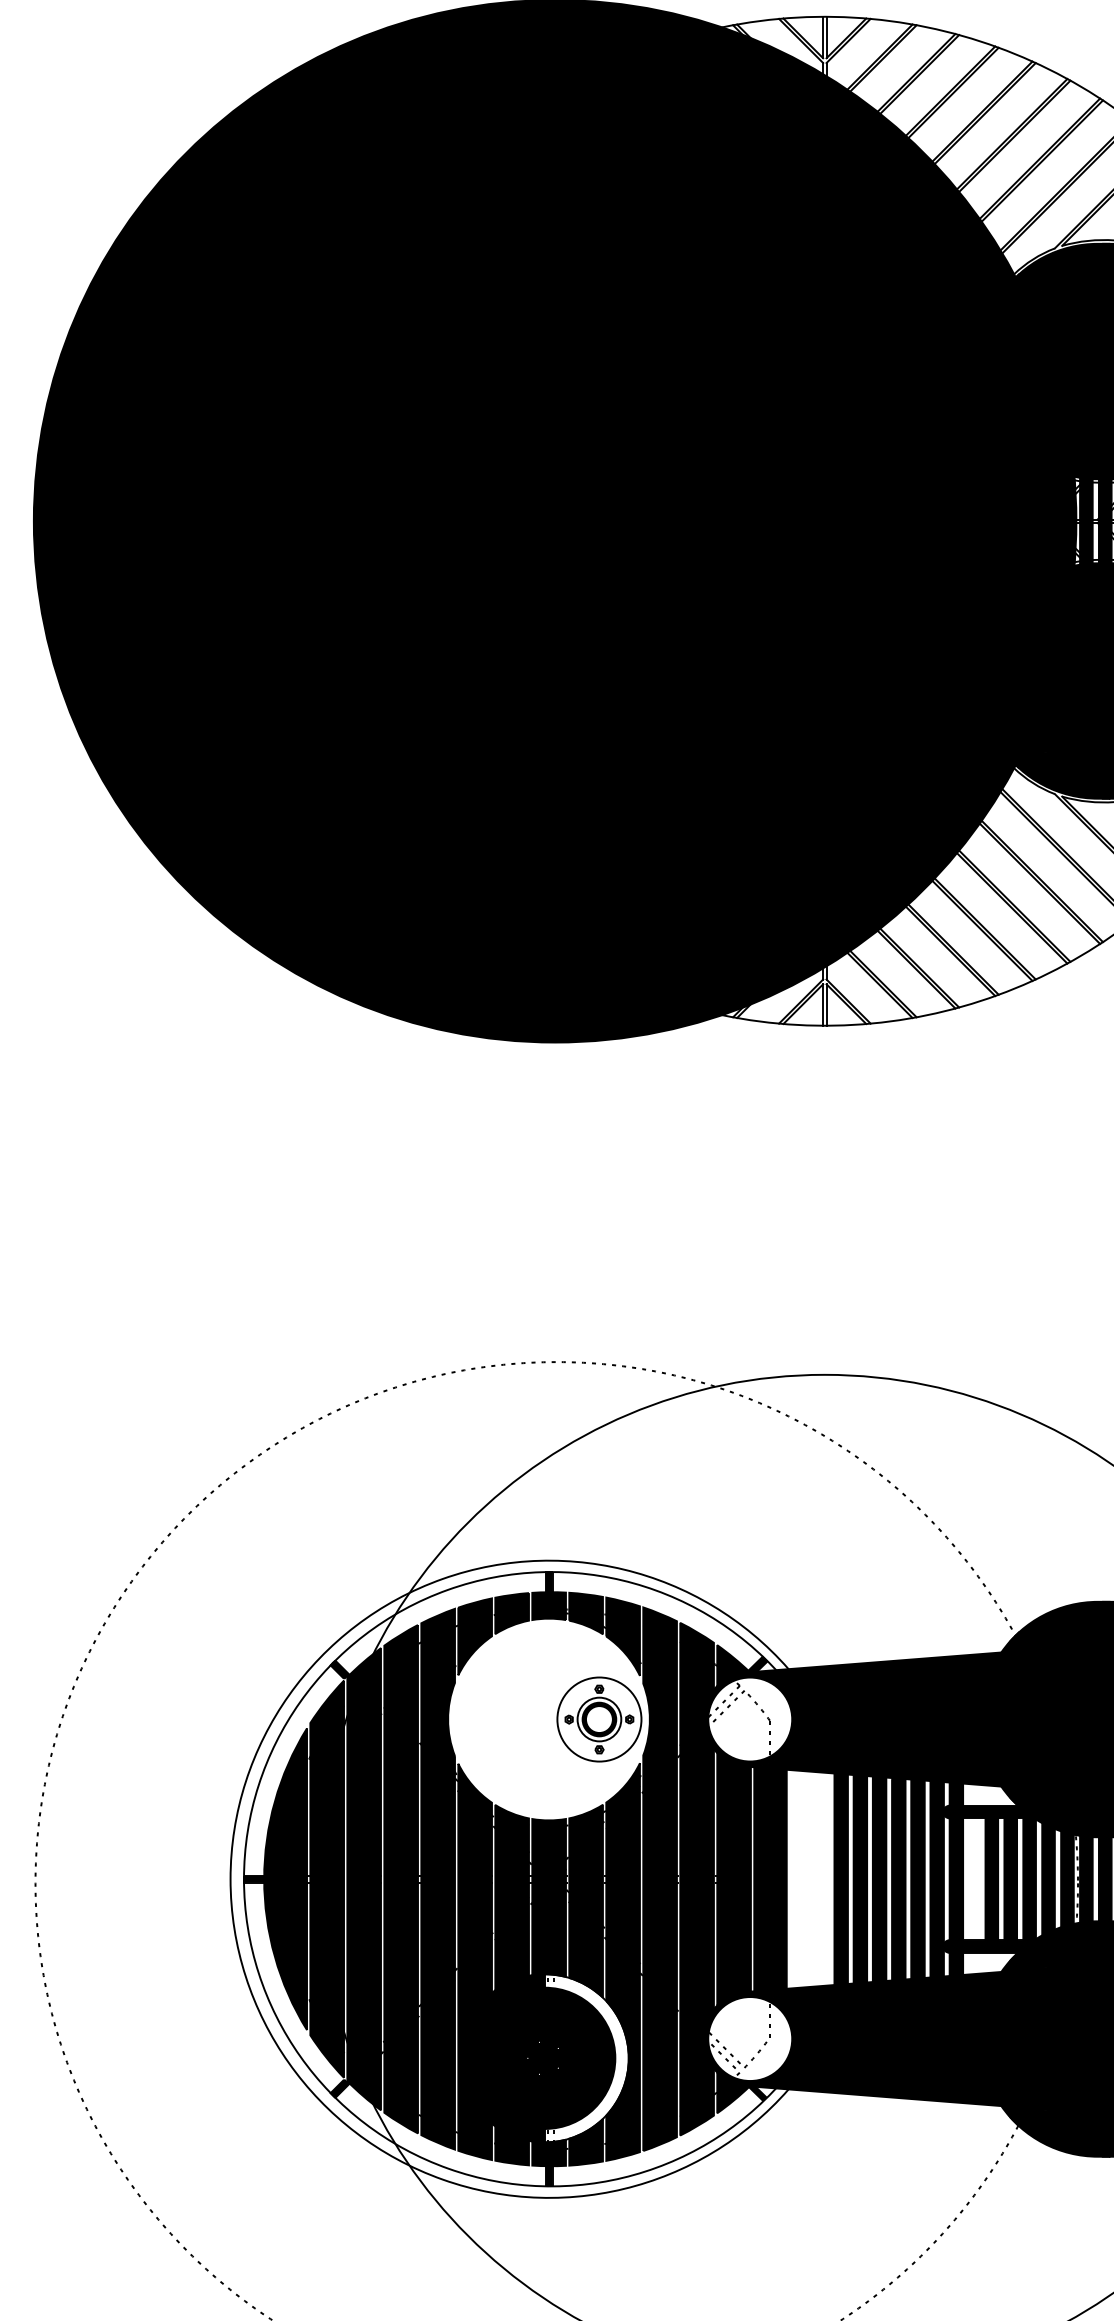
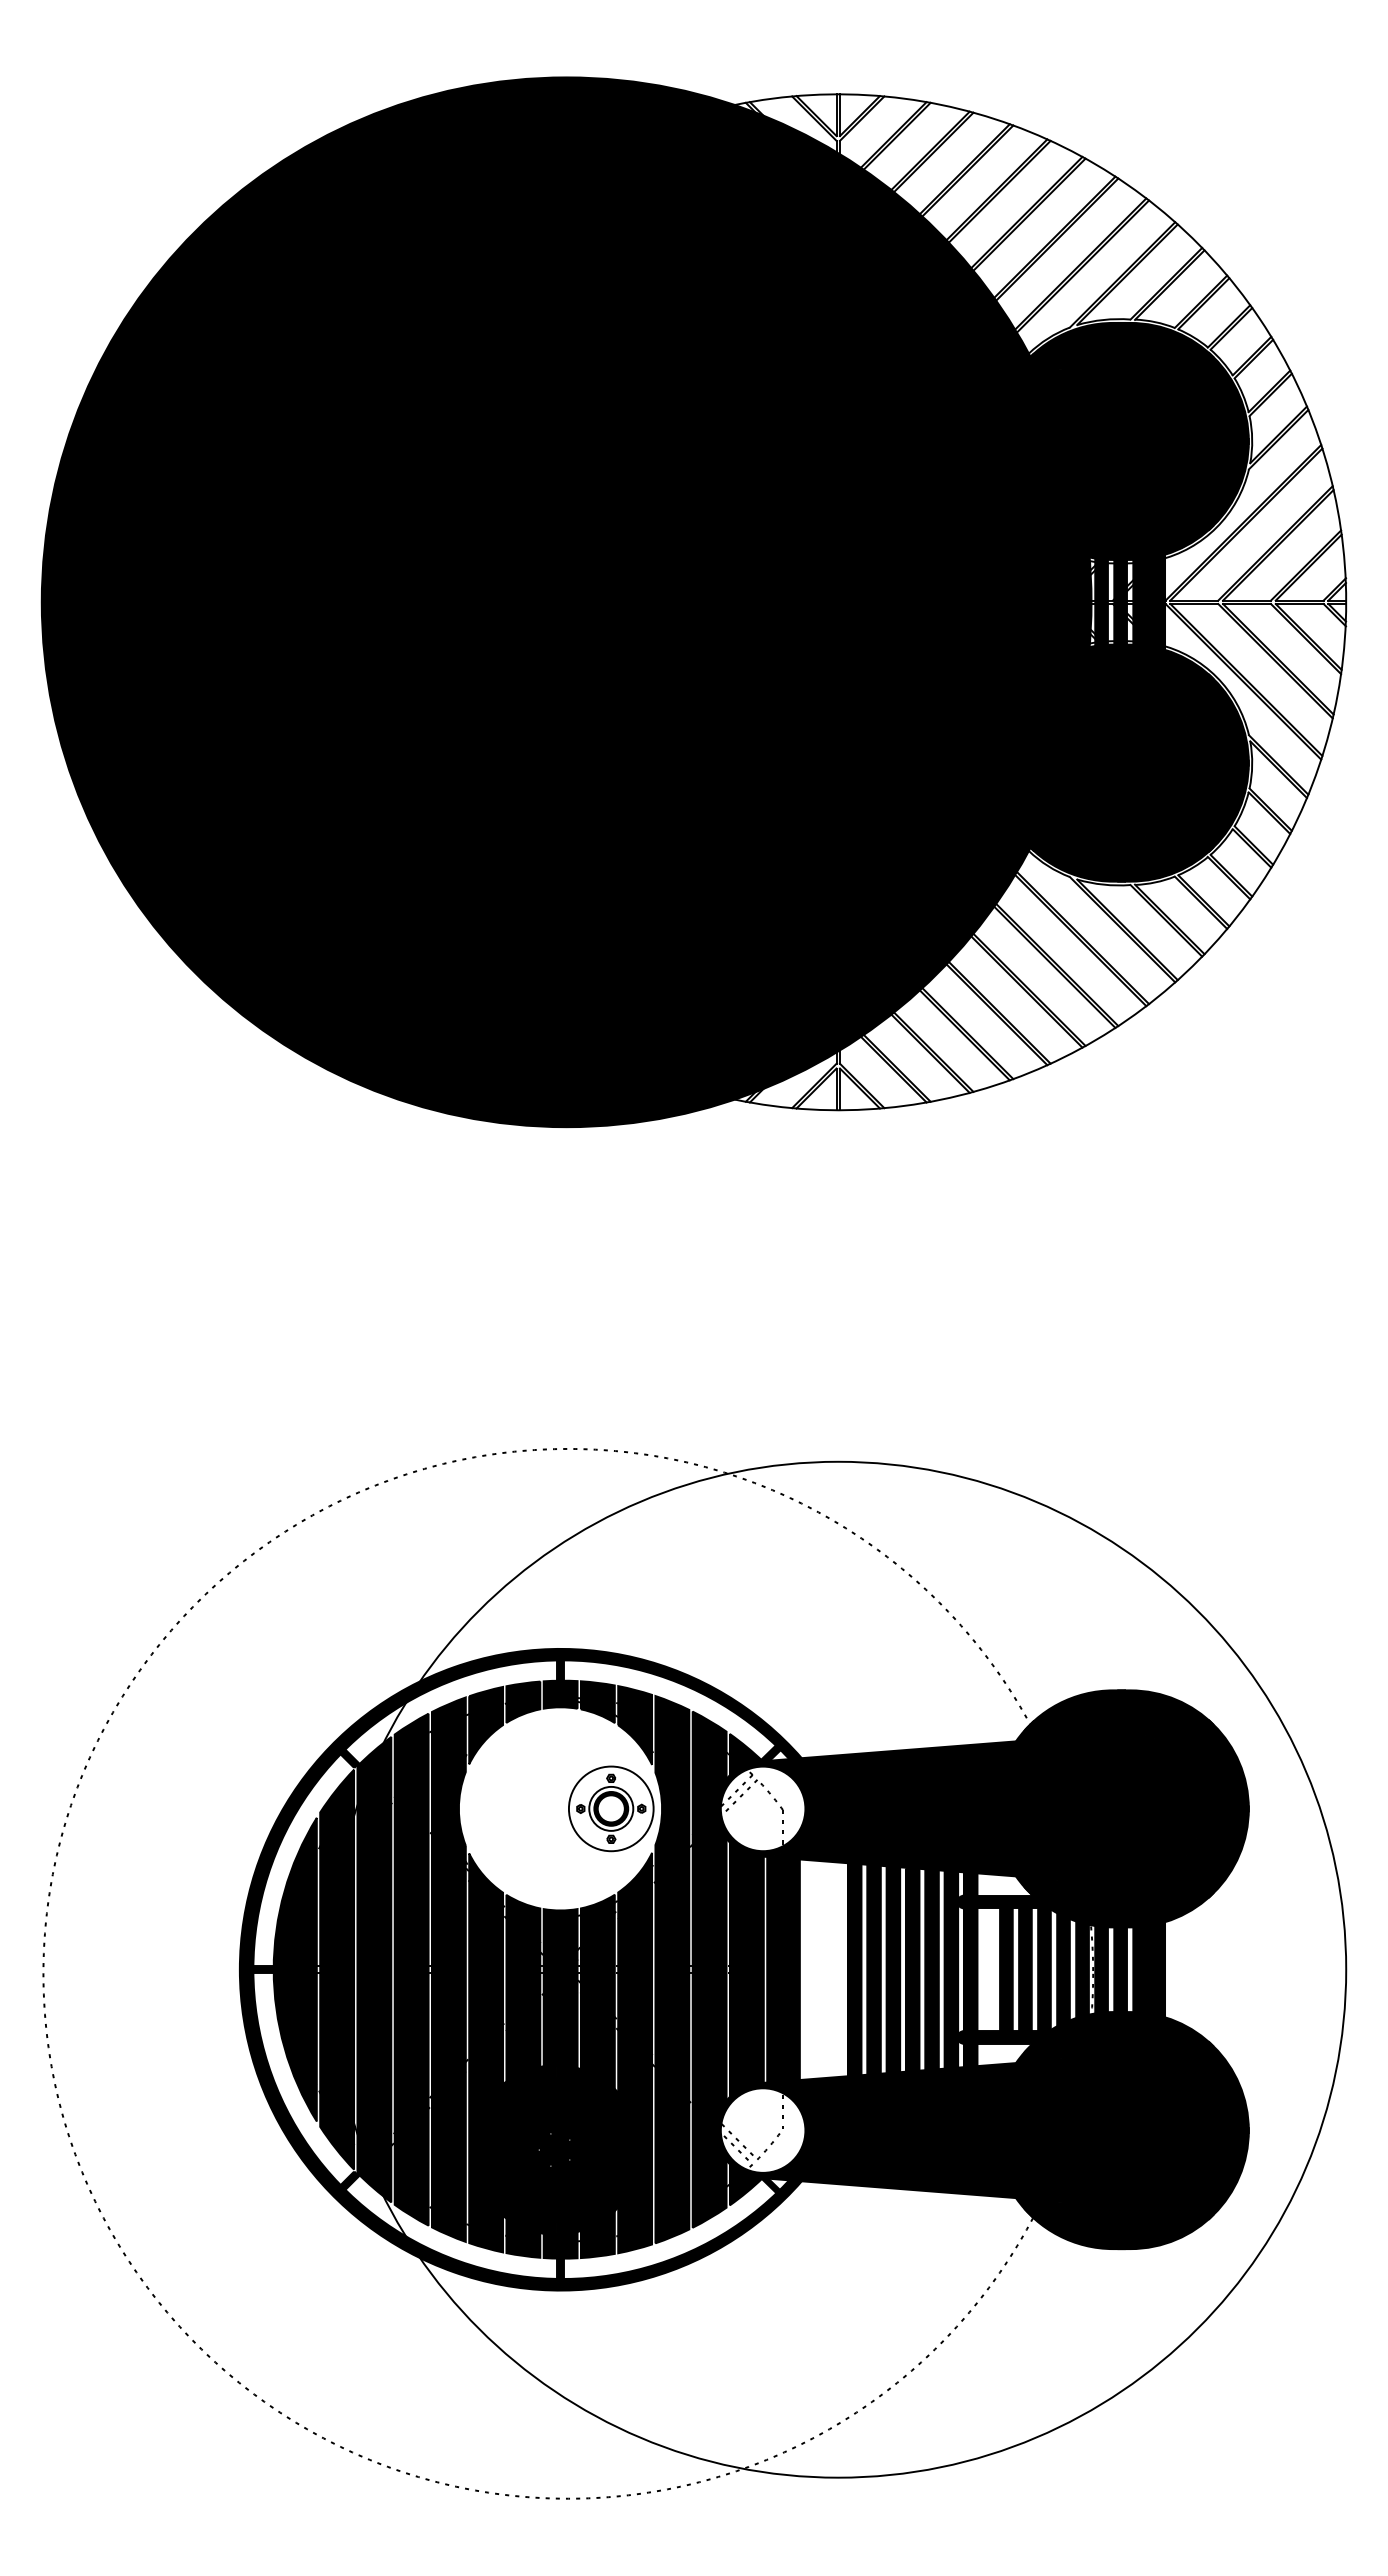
fill: (513, 1879) -> (524, 1969), added
fill: (586, 2057) -> (598, 2149), added

